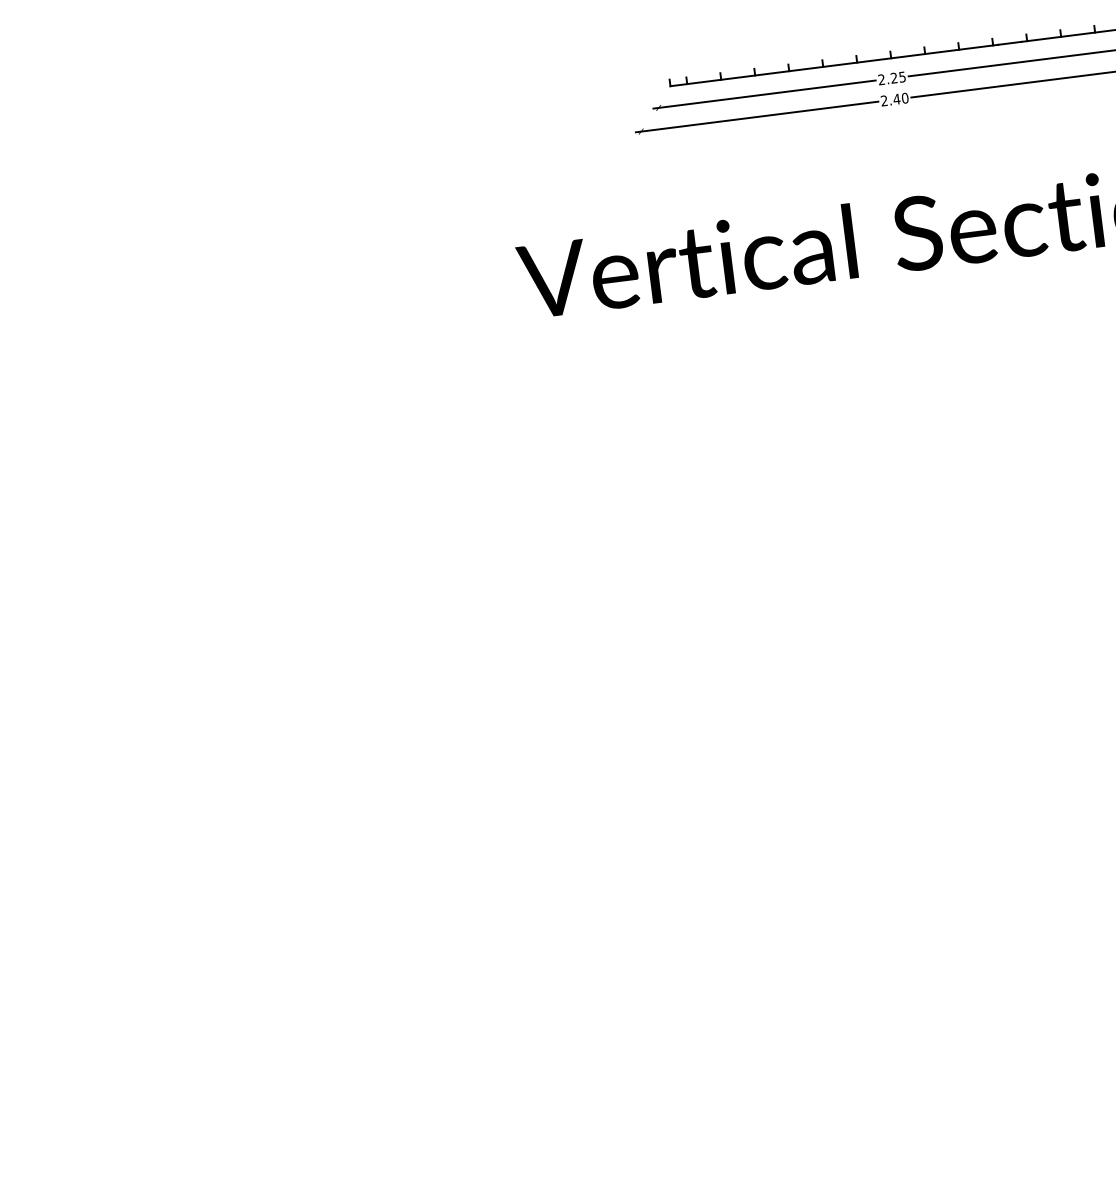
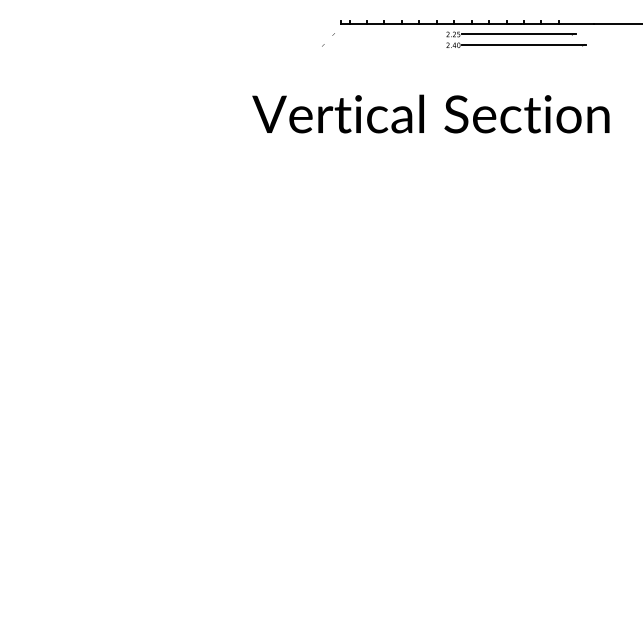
line: (763, 94) -> (387, 34), removed
line: (756, 117) -> (382, 45), removed

